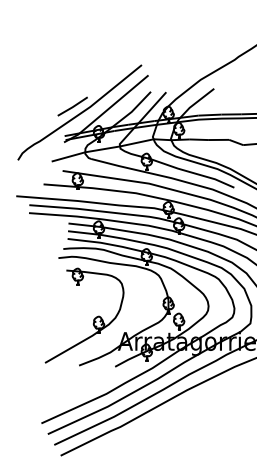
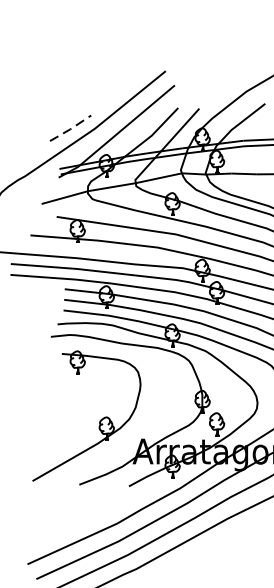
line: (72, 107) -> (70, 129), solid -> dashed

